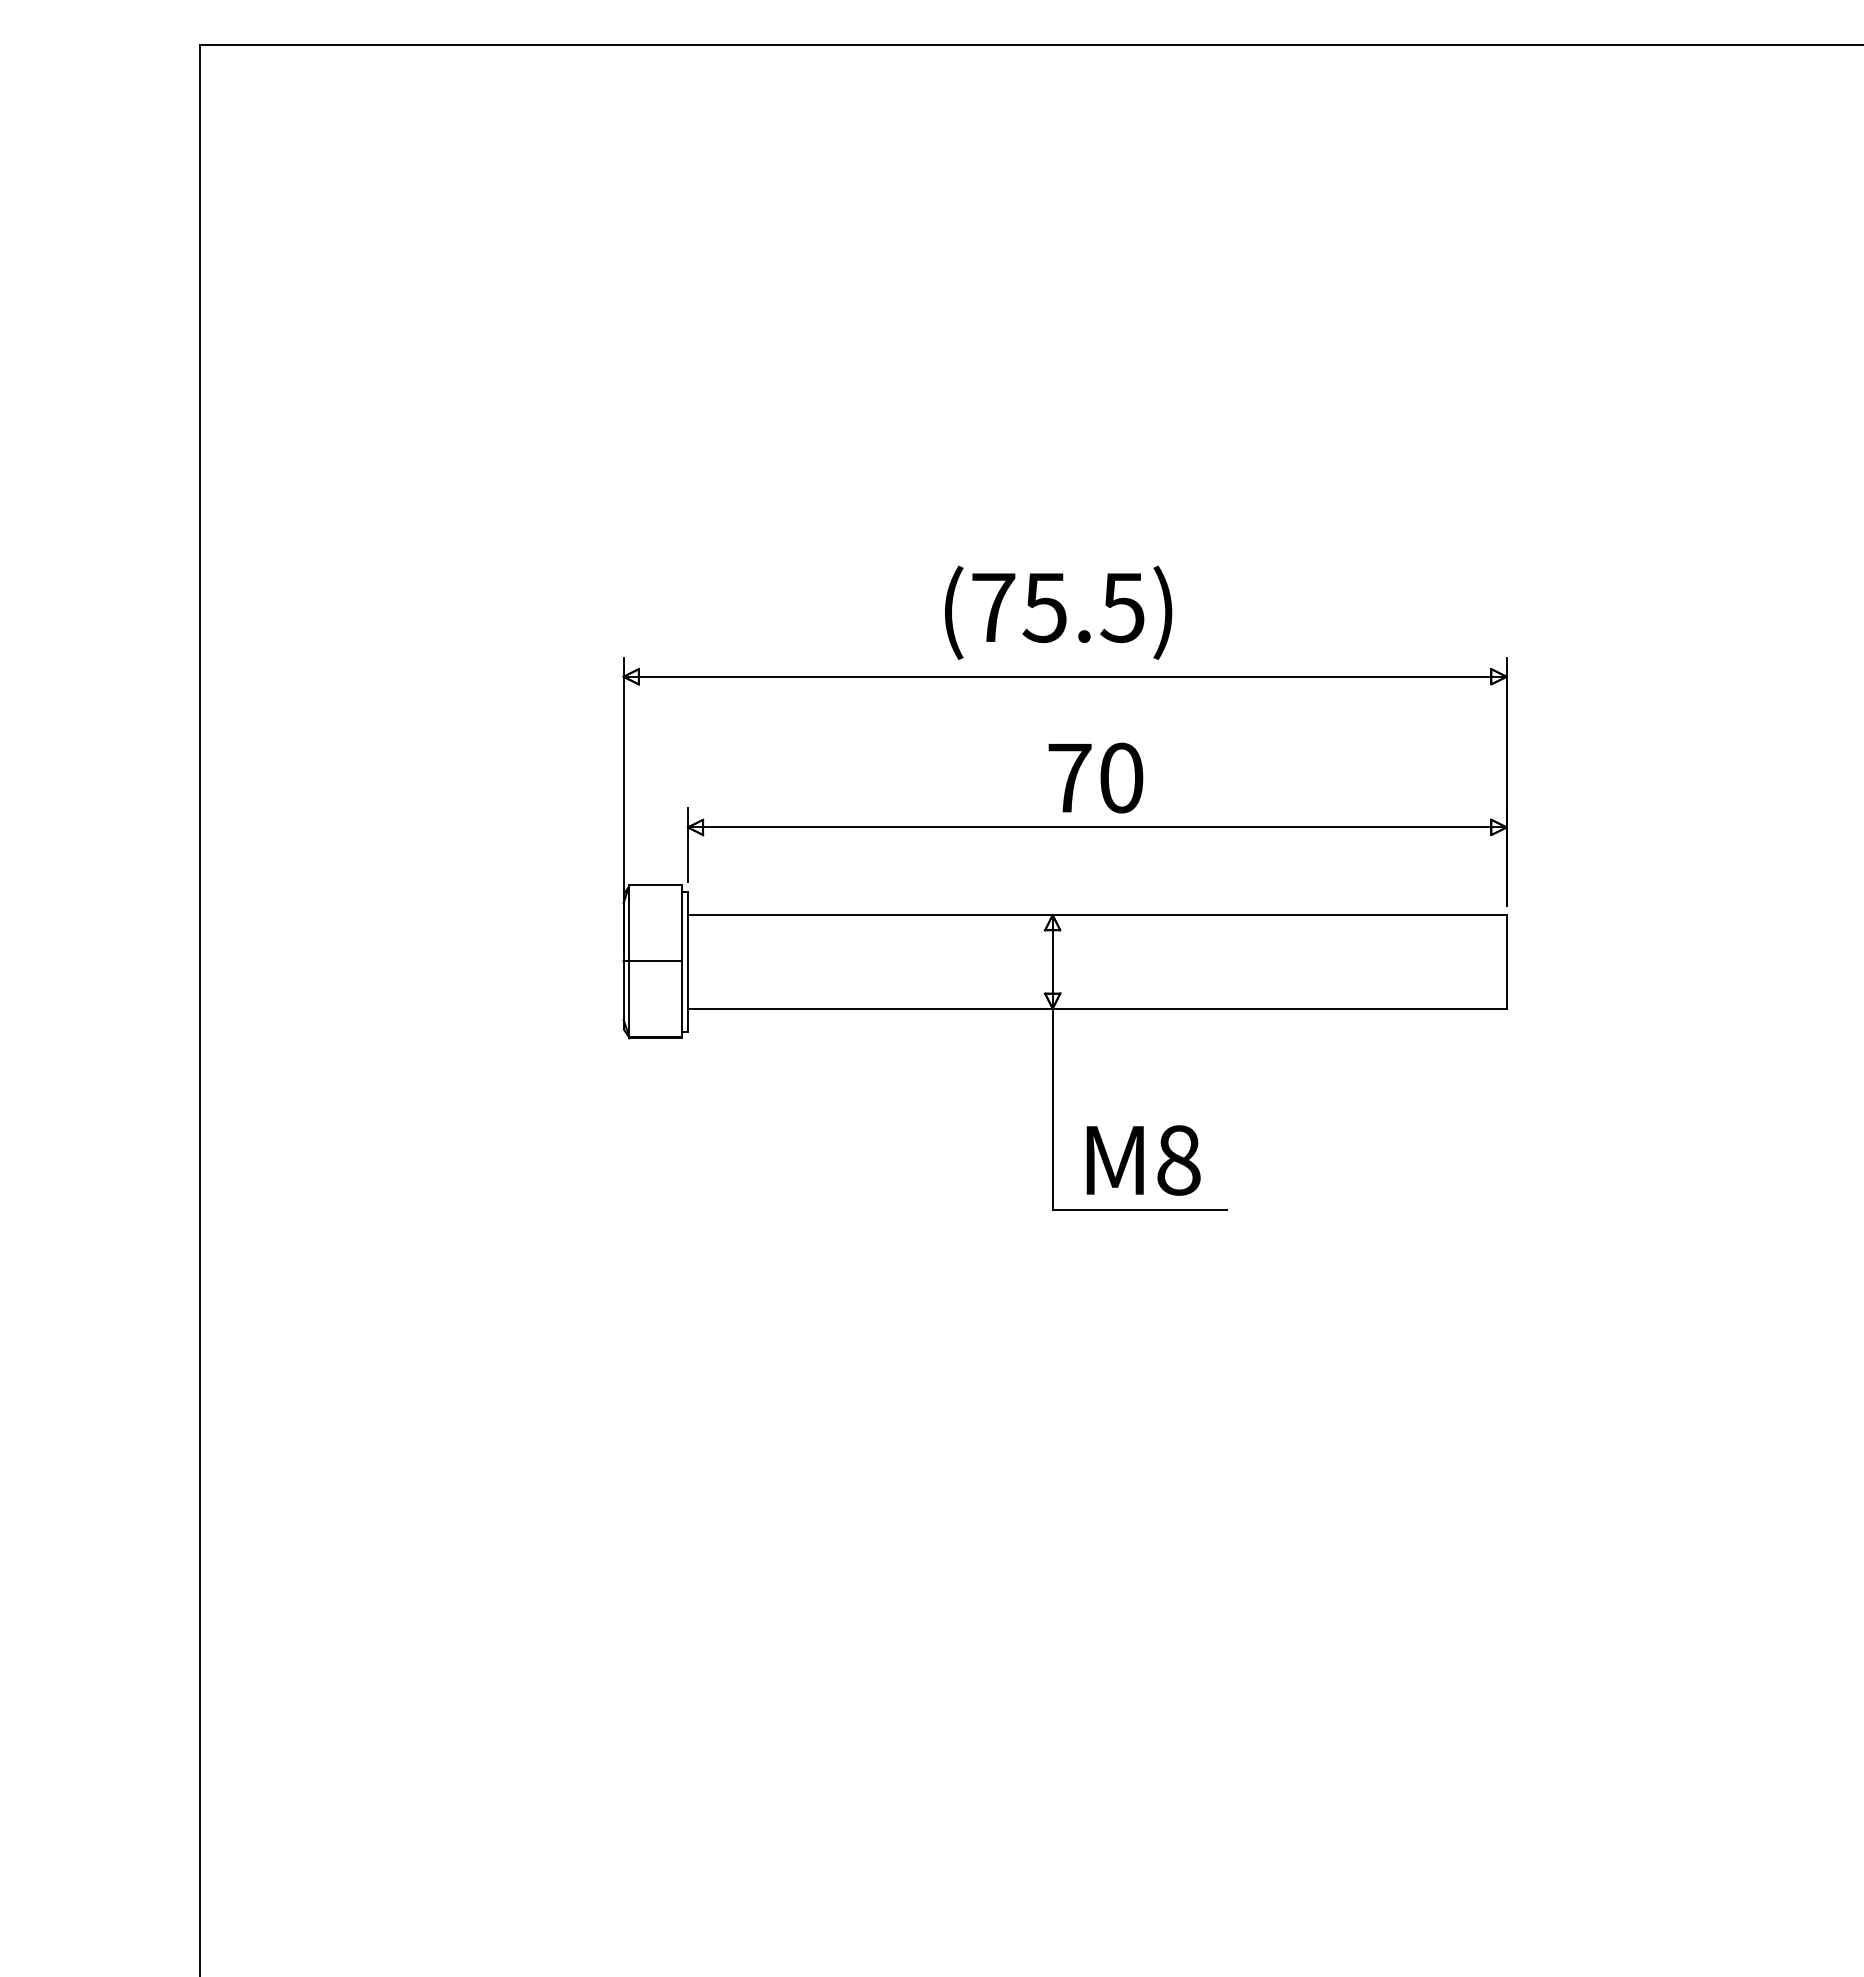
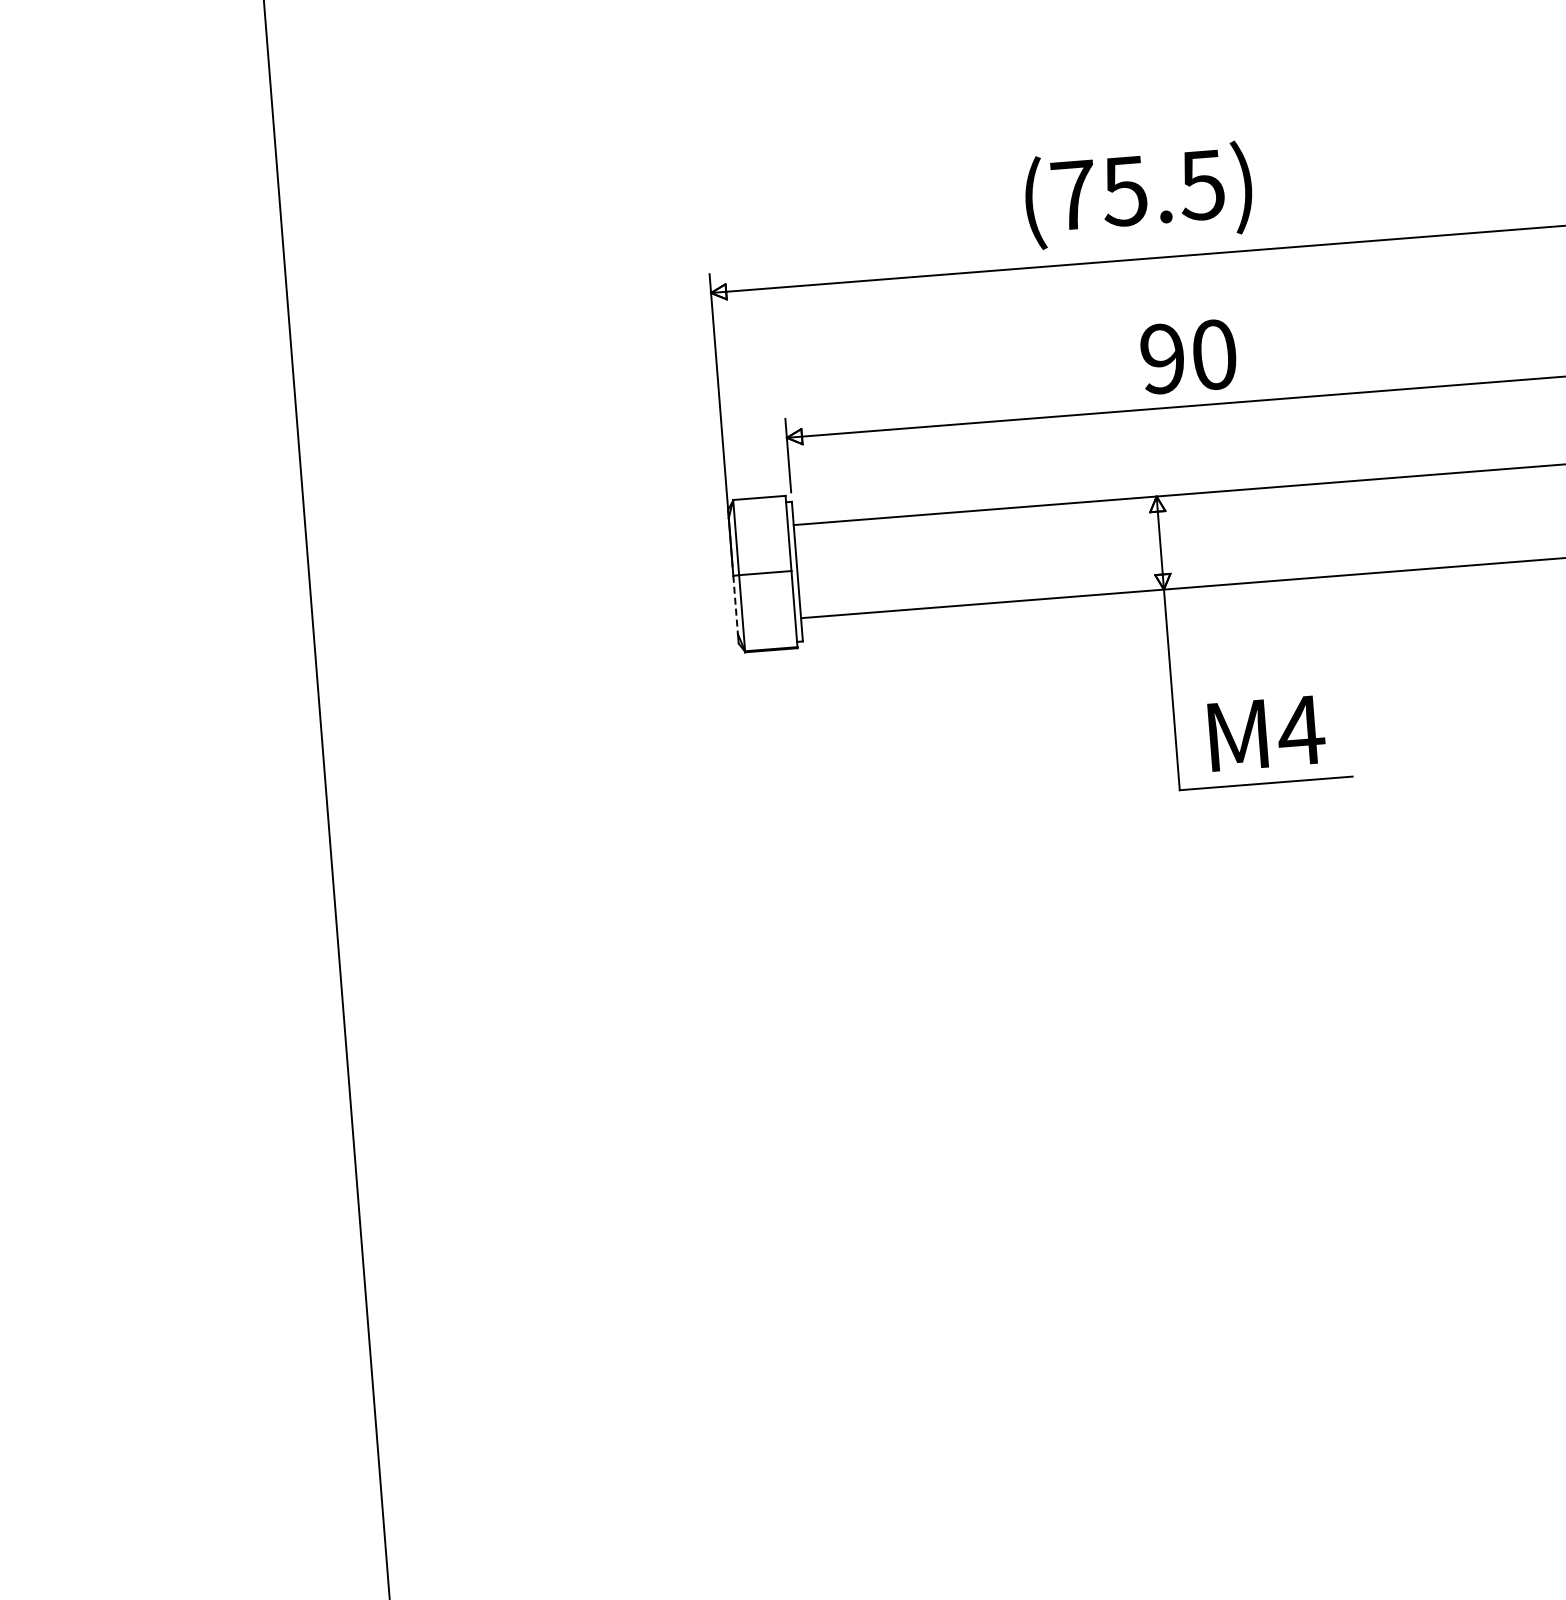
text: (1069, 777) -> (1162, 358), 70 -> 90
line: (623, 990) -> (735, 605), solid -> dashed
text: (1178, 1160) -> (1300, 730), M8 -> M4

